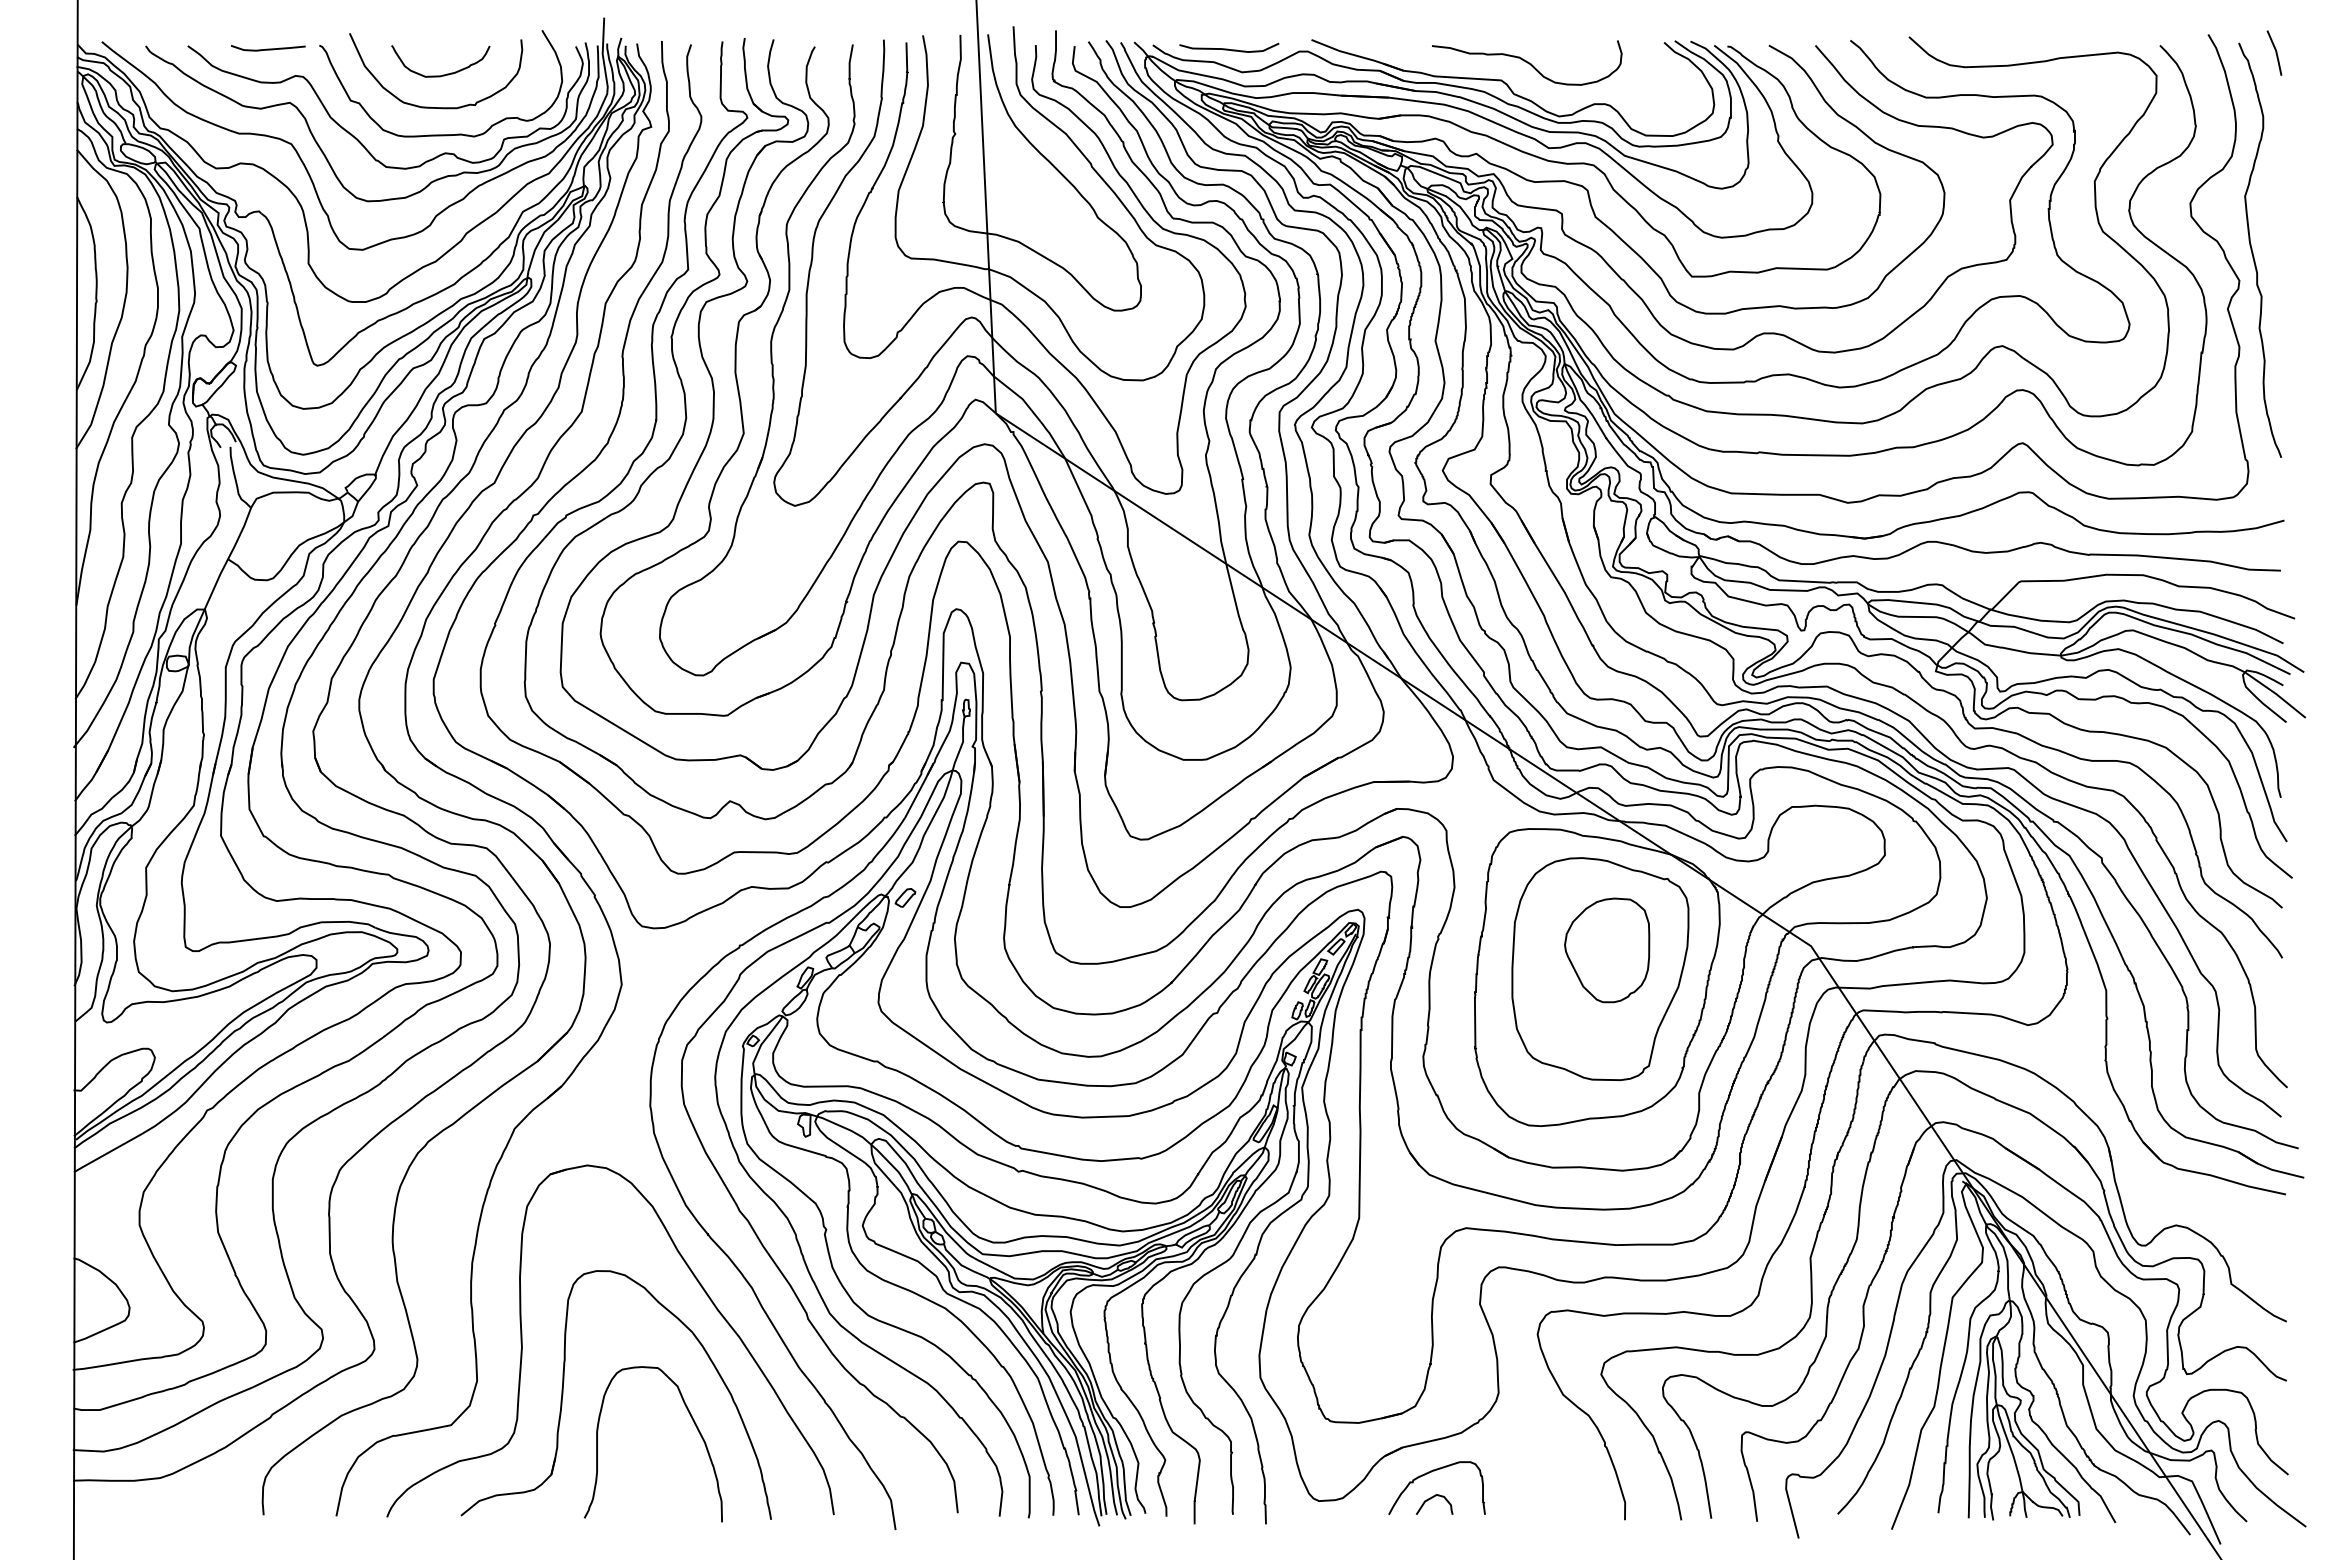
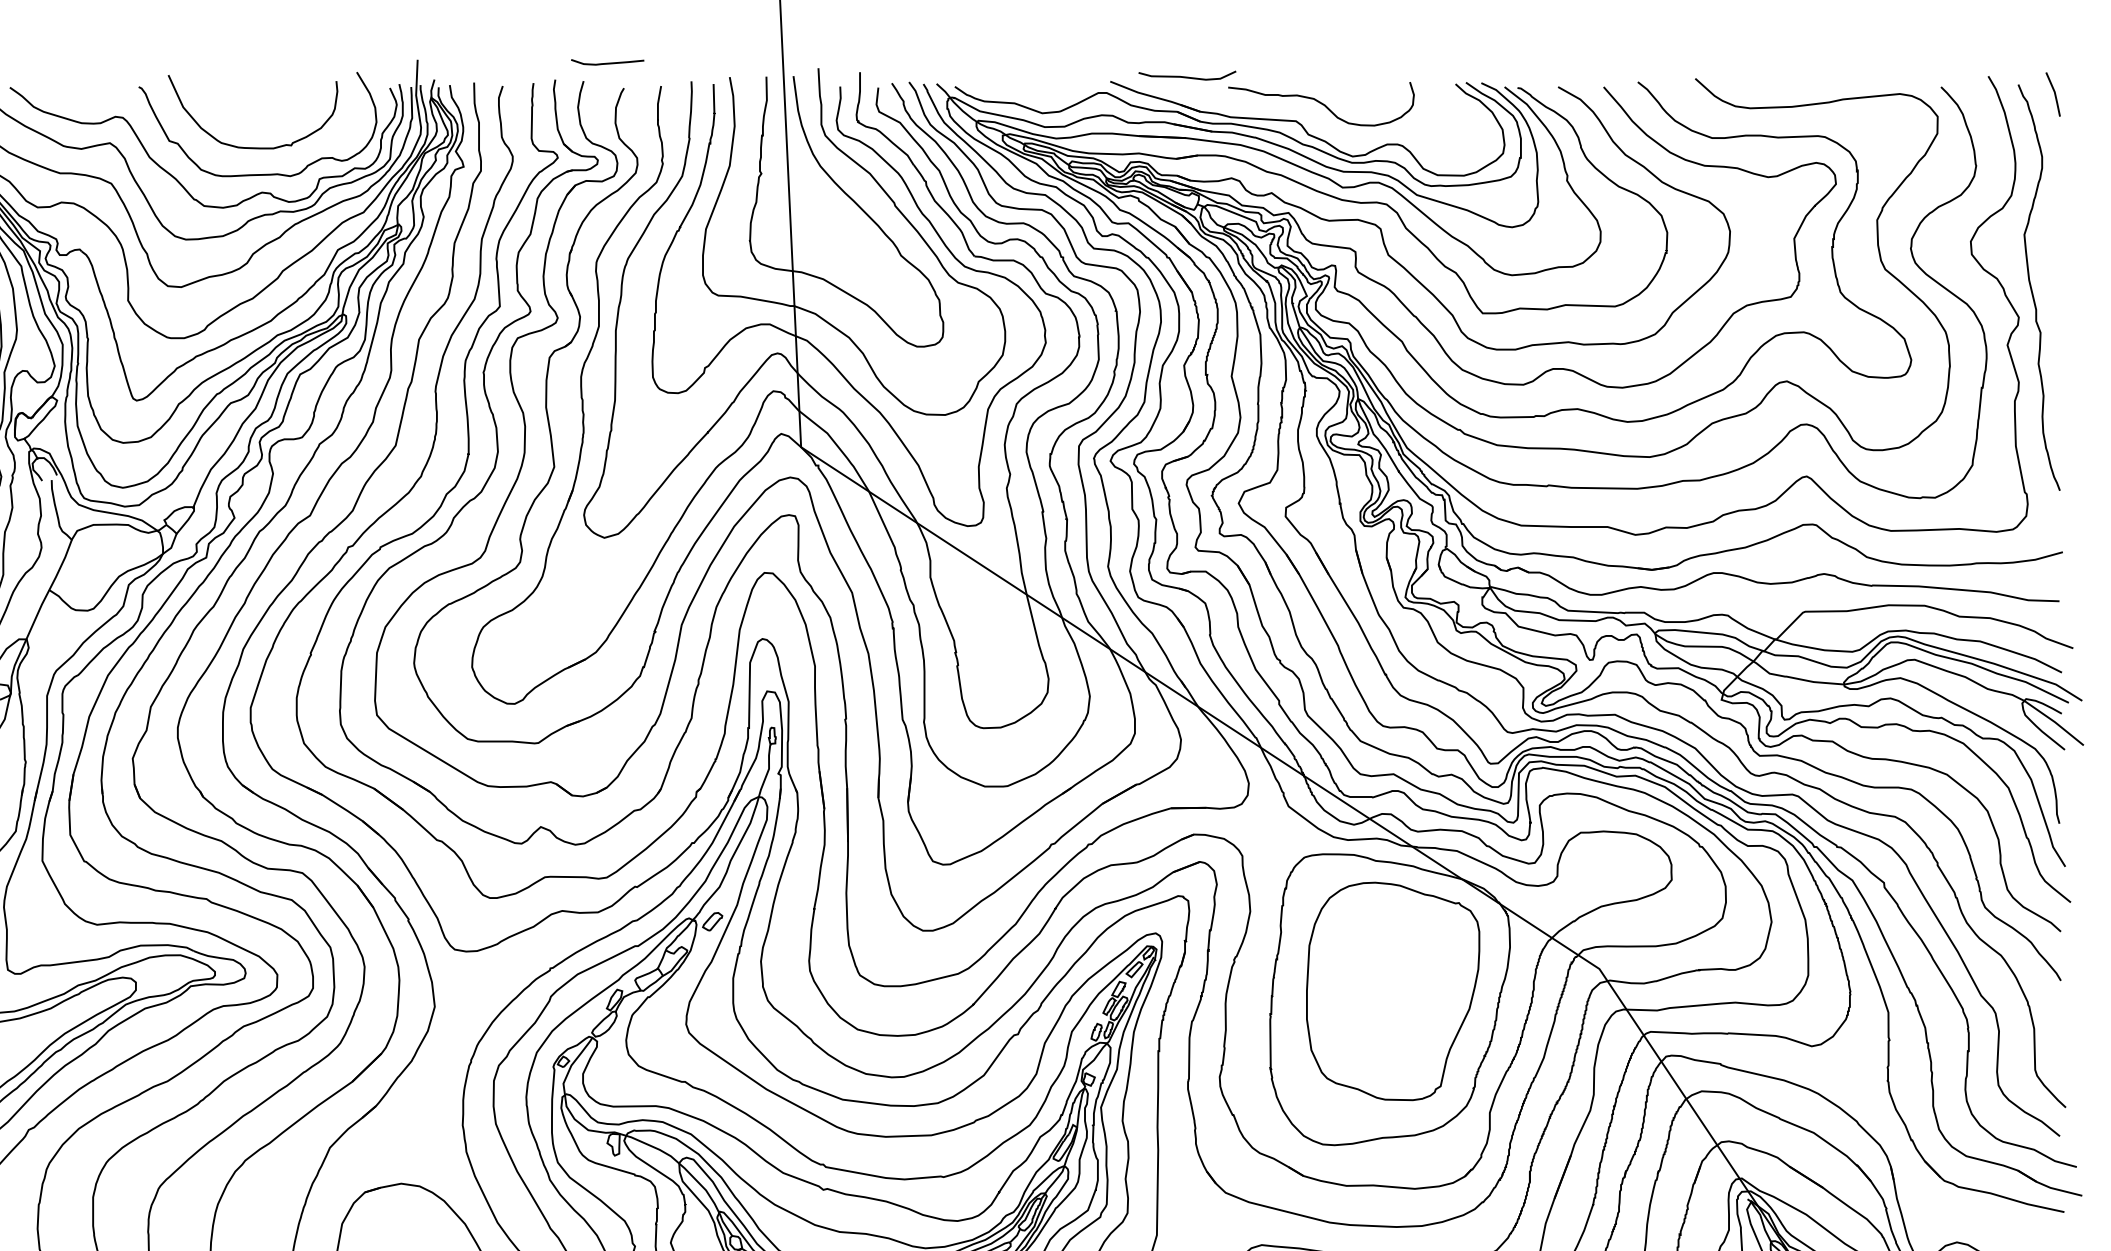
curve: (267, 48) -> (606, 62), moved
curve: (1228, 48) -> (1186, 76), moved
curve: (442, 74) -> (259, 115), removed
part: (1607, 950) -> (1400, 973), removed

